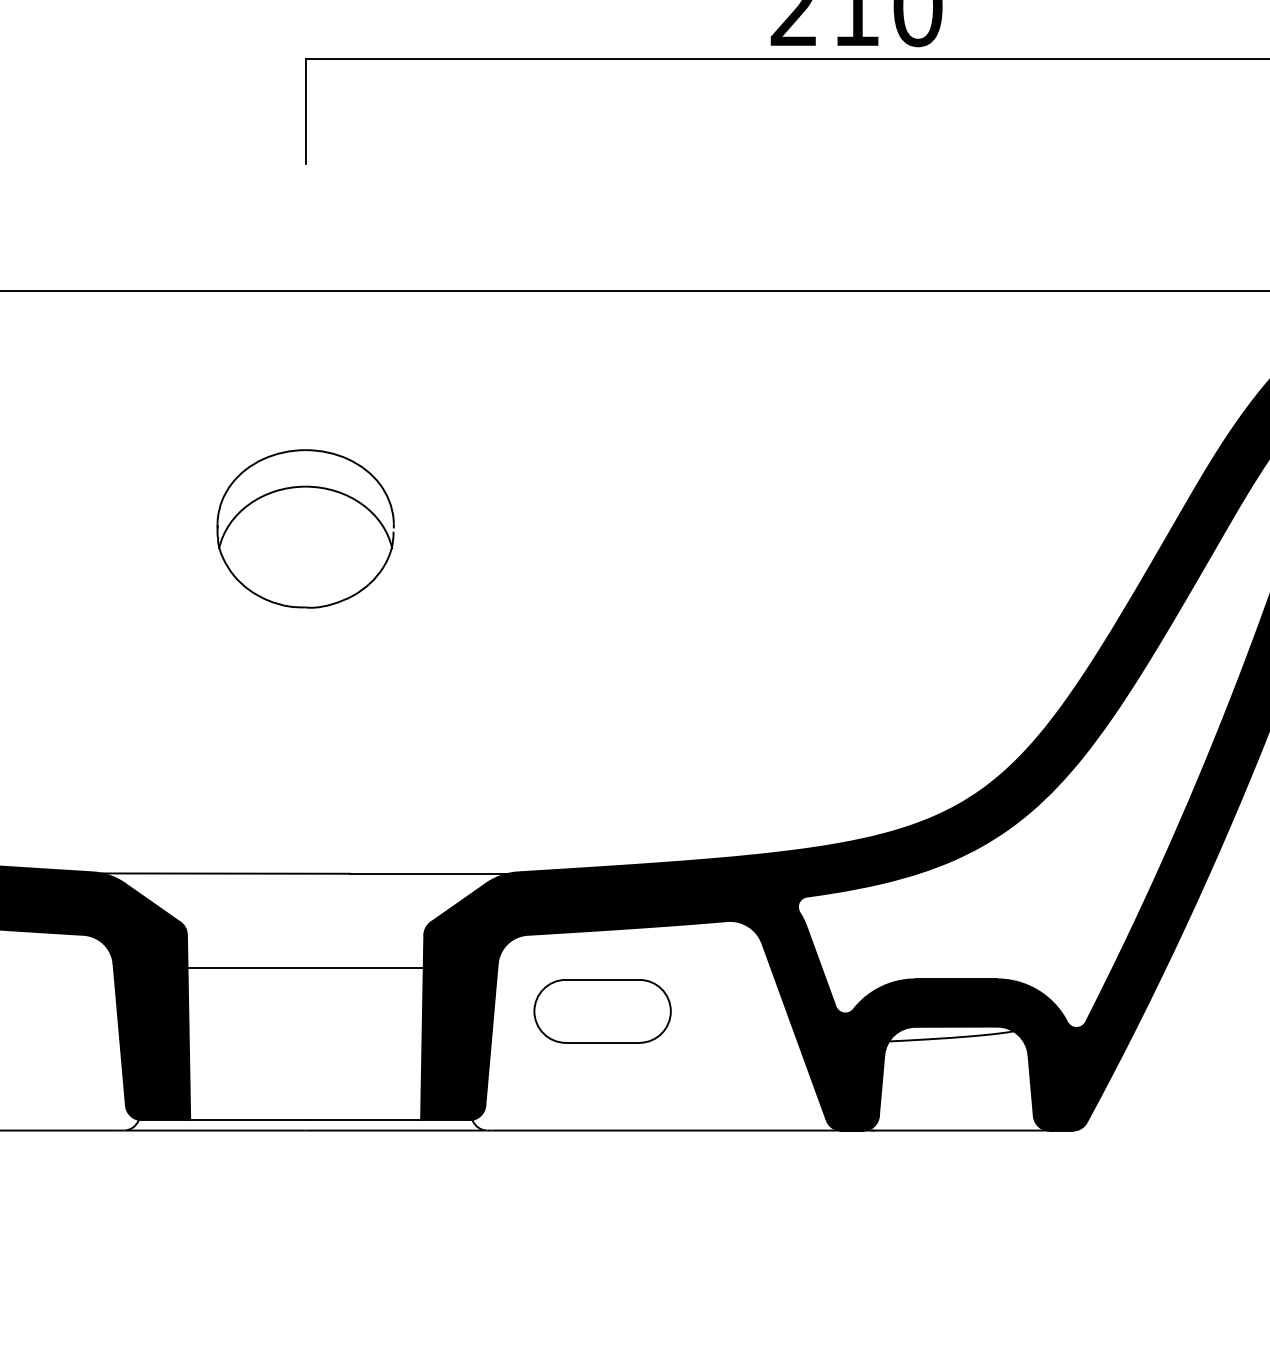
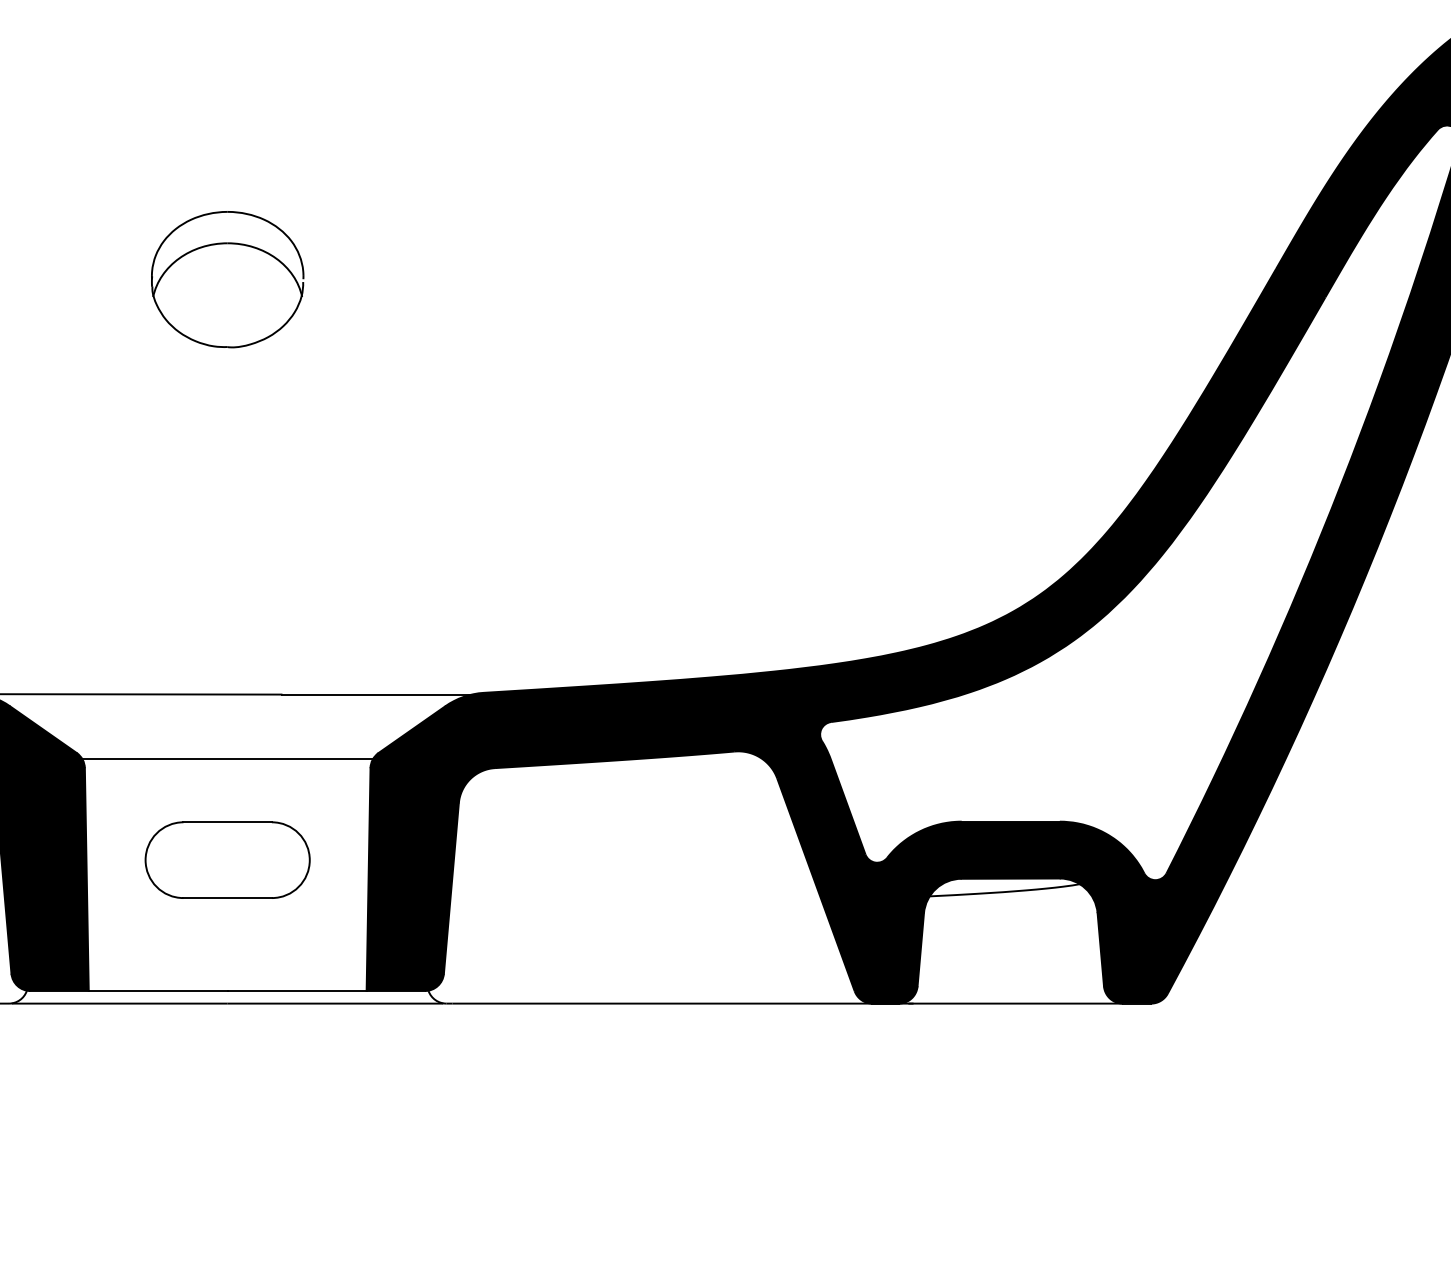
part: (305, 528) -> (227, 279), size x0.71
line: (305, 967) -> (227, 758), moved
part: (602, 1011) -> (227, 860), moved

